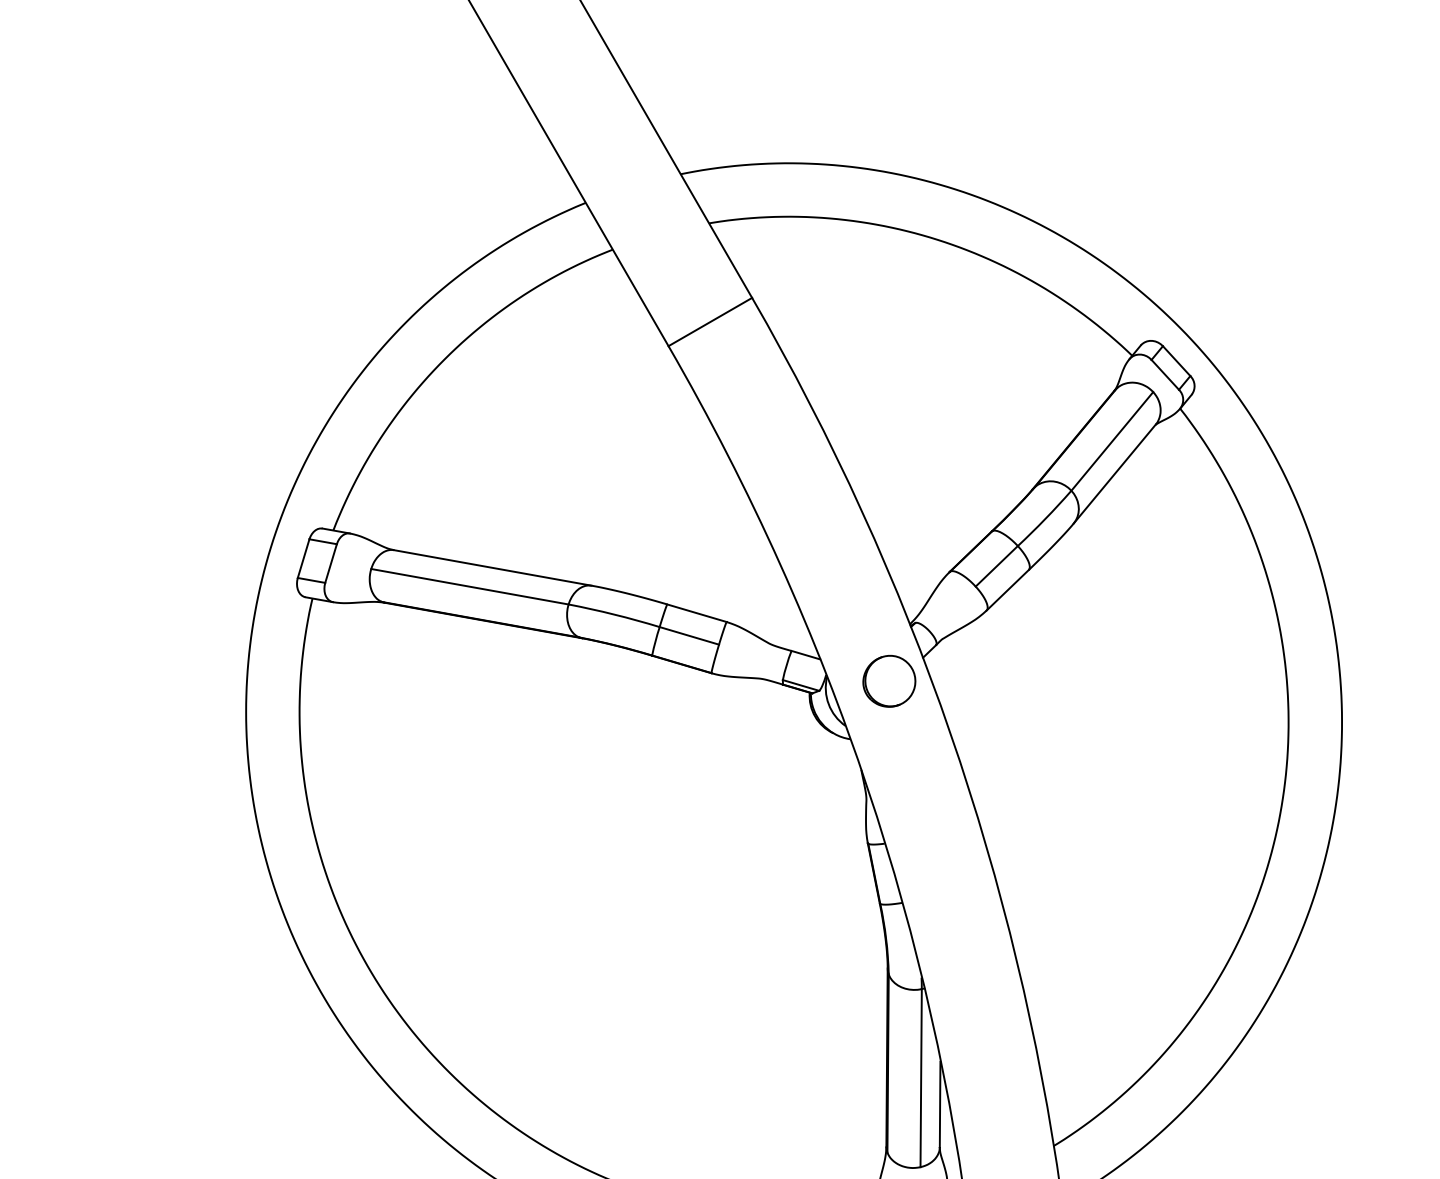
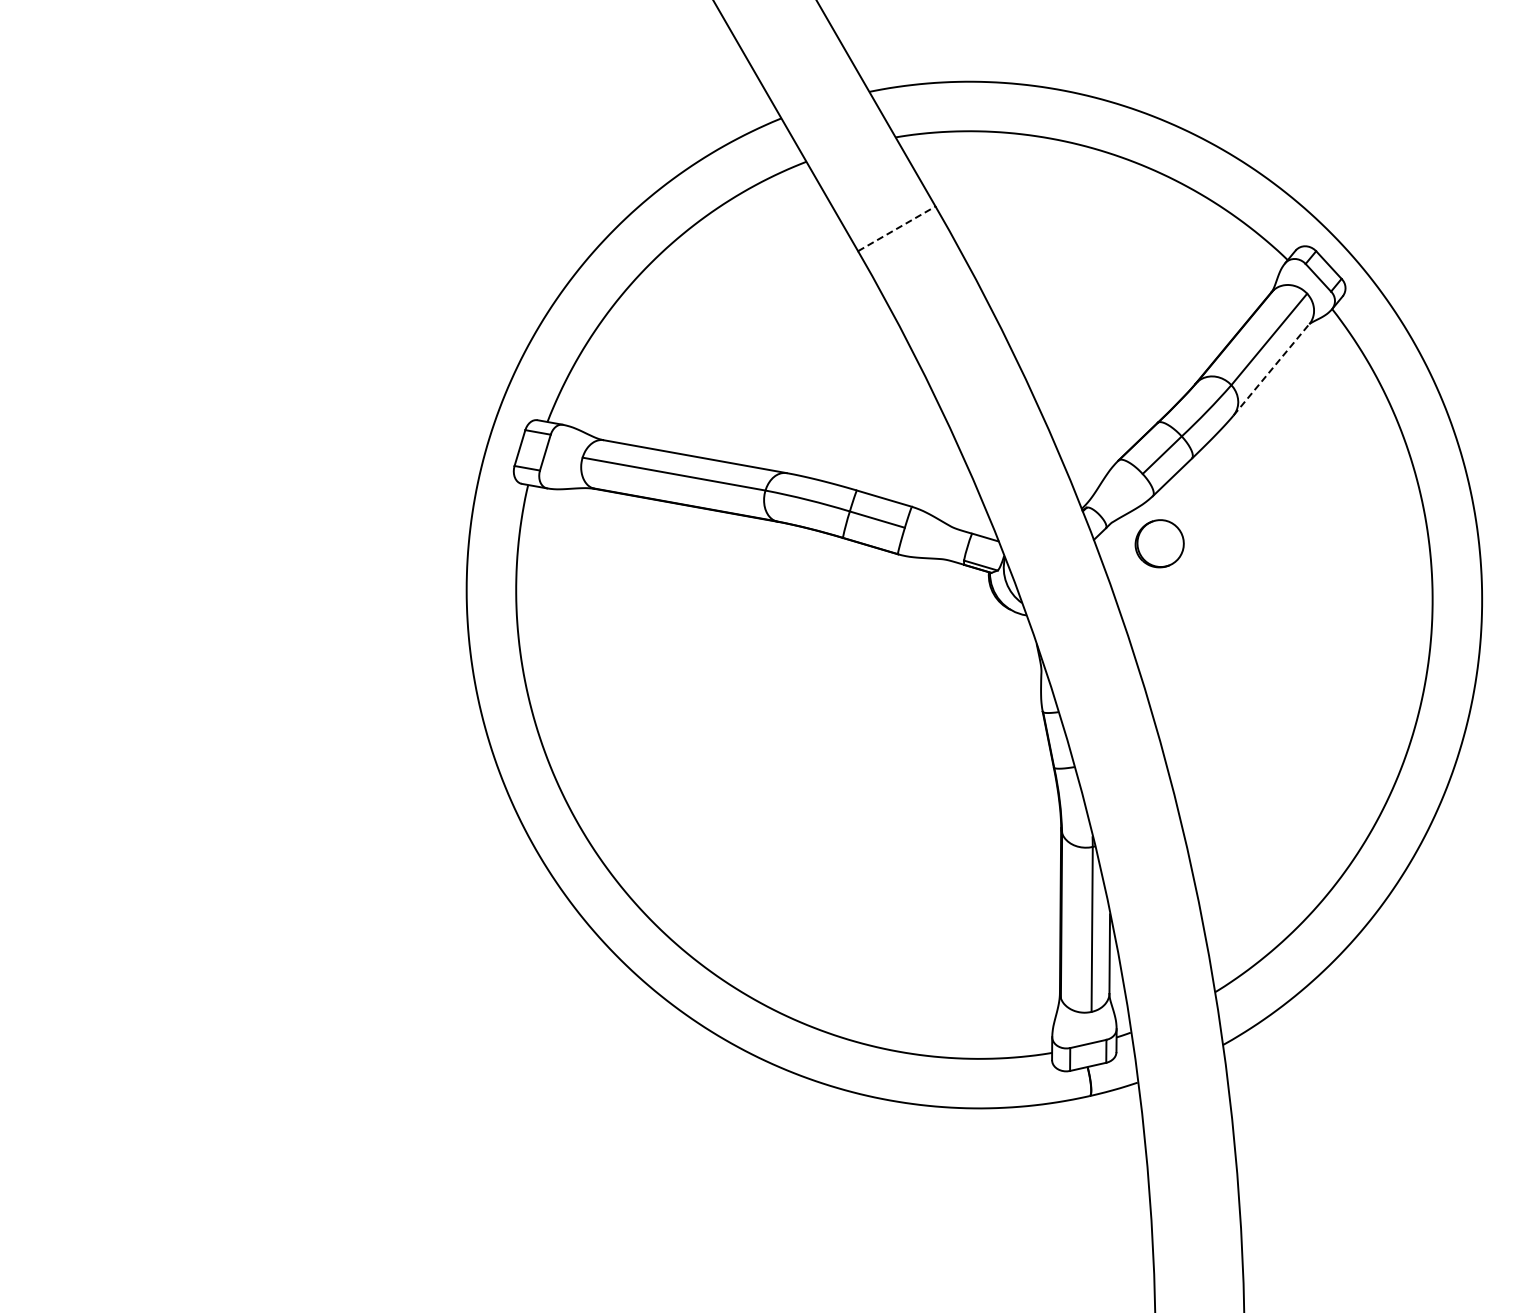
line: (709, 321) -> (896, 228), solid -> dashed
line: (1114, 473) -> (1271, 369), solid -> dashed
part: (889, 681) -> (1159, 543), moved

